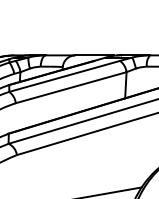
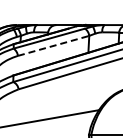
line: (72, 87) -> (54, 45), solid -> dashed

